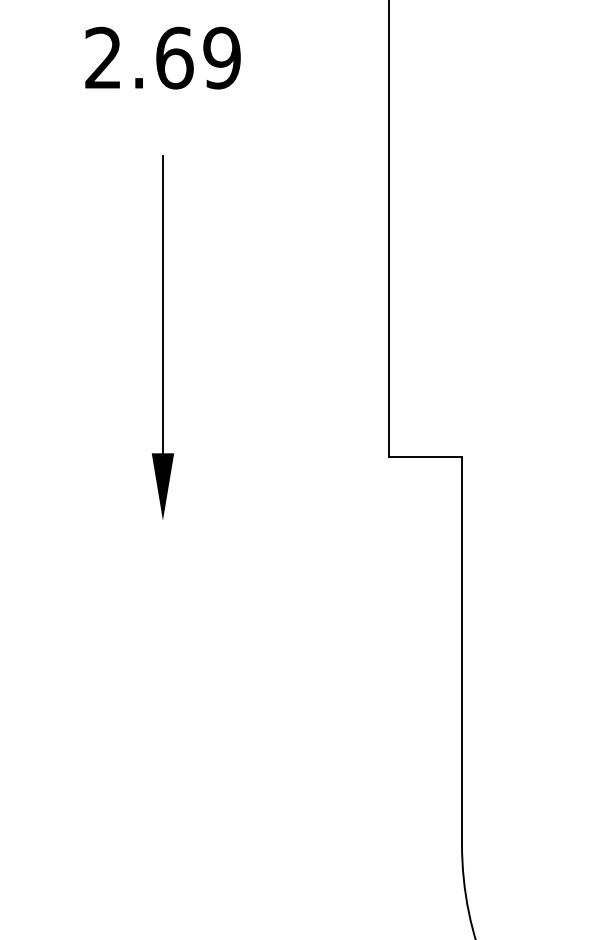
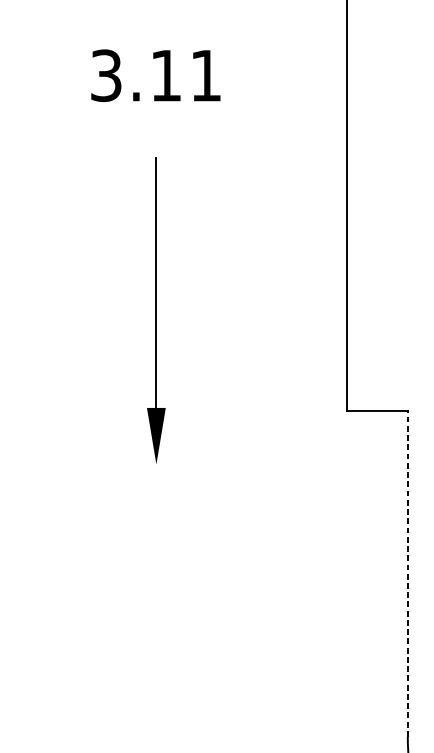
text: (162, 57) -> (156, 75), 2.69 -> 3.11
line: (462, 650) -> (408, 573), solid -> dashed

